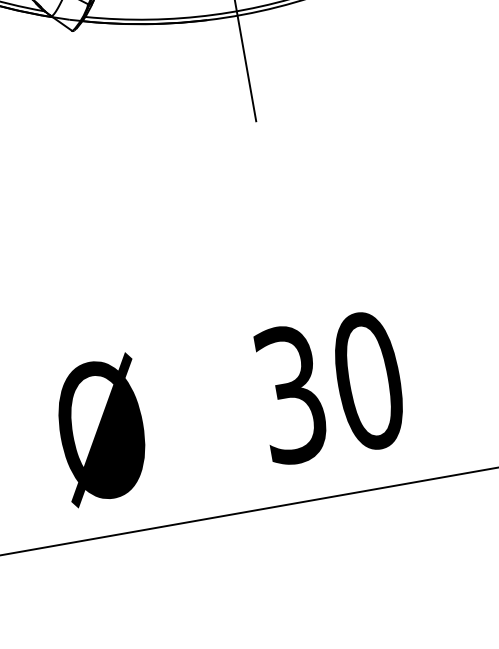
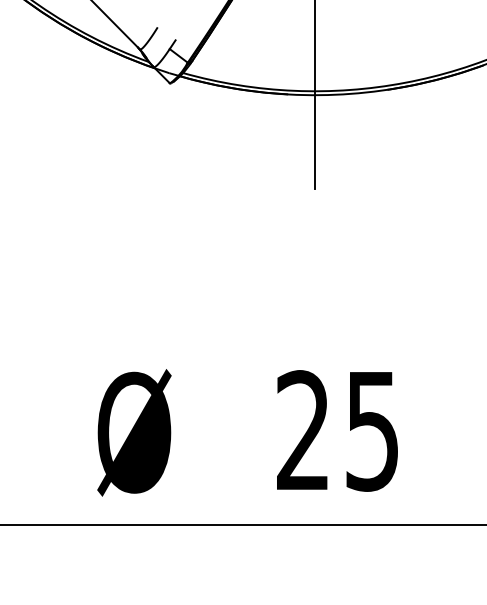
text: (330, 387) -> (338, 430), 30 -> 25

